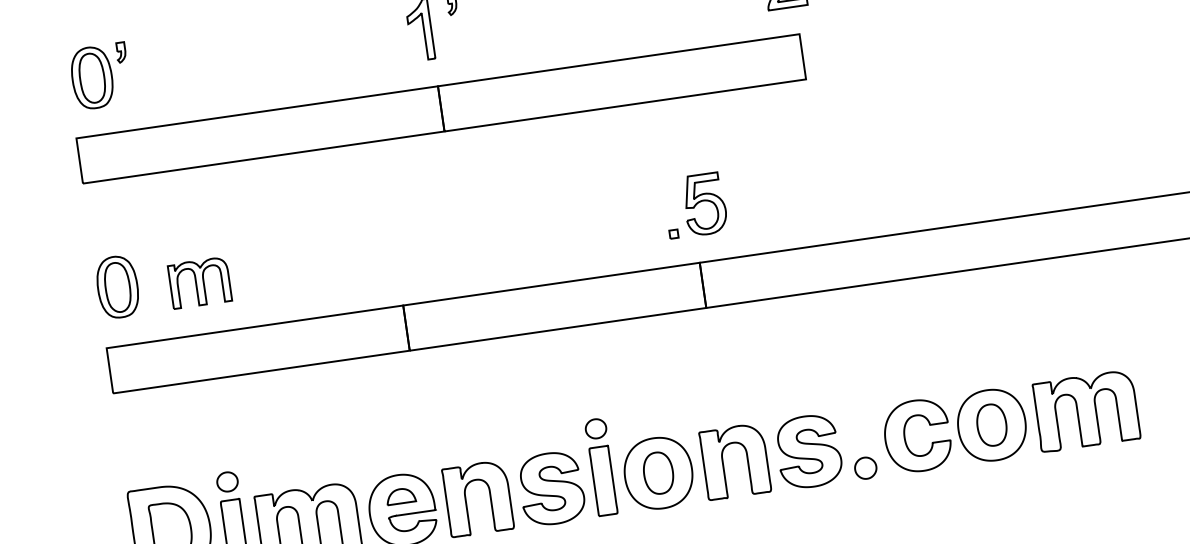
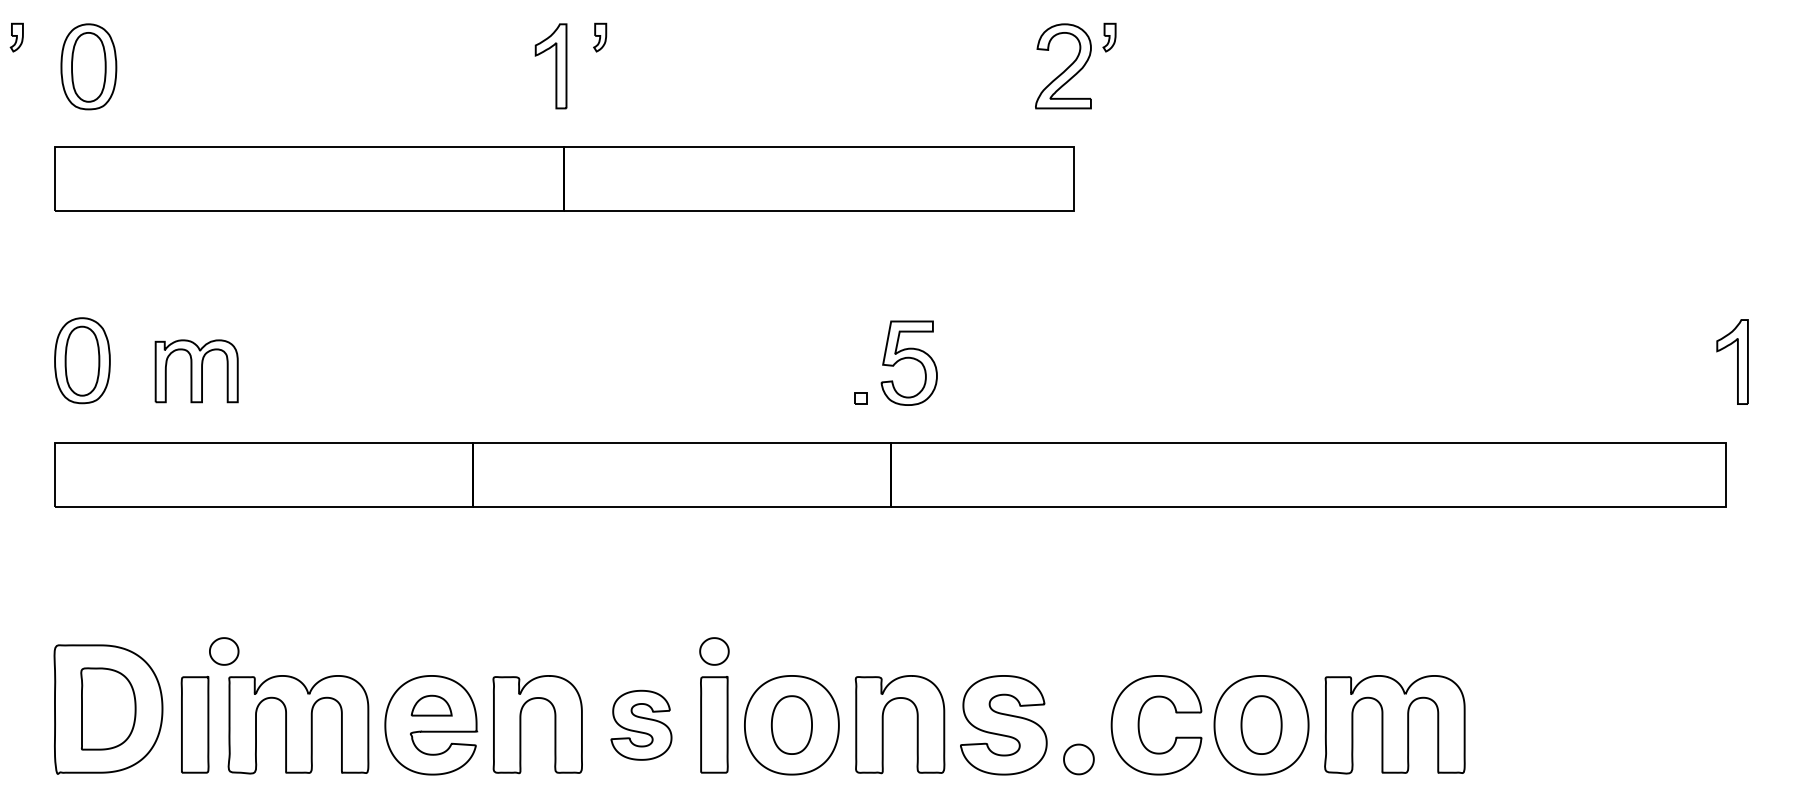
part: (120, 52) -> (16, 37), moved
part: (227, 481) -> (224, 651), moved
part: (551, 488) -> (641, 725), size x0.7

